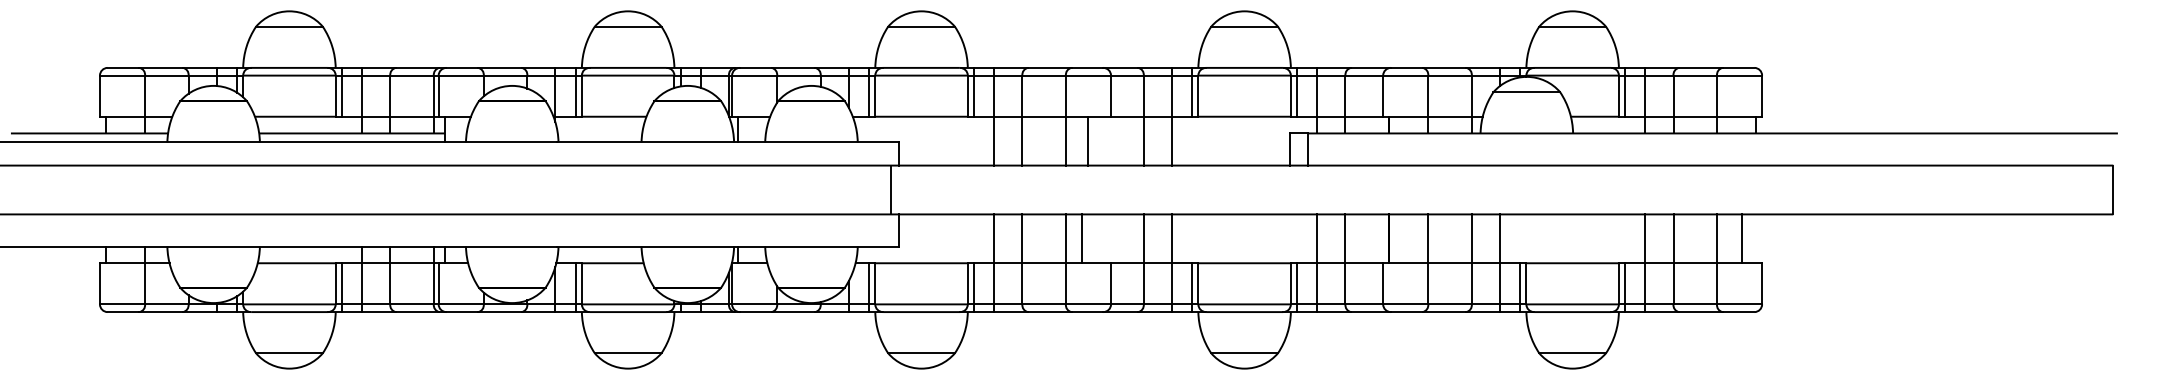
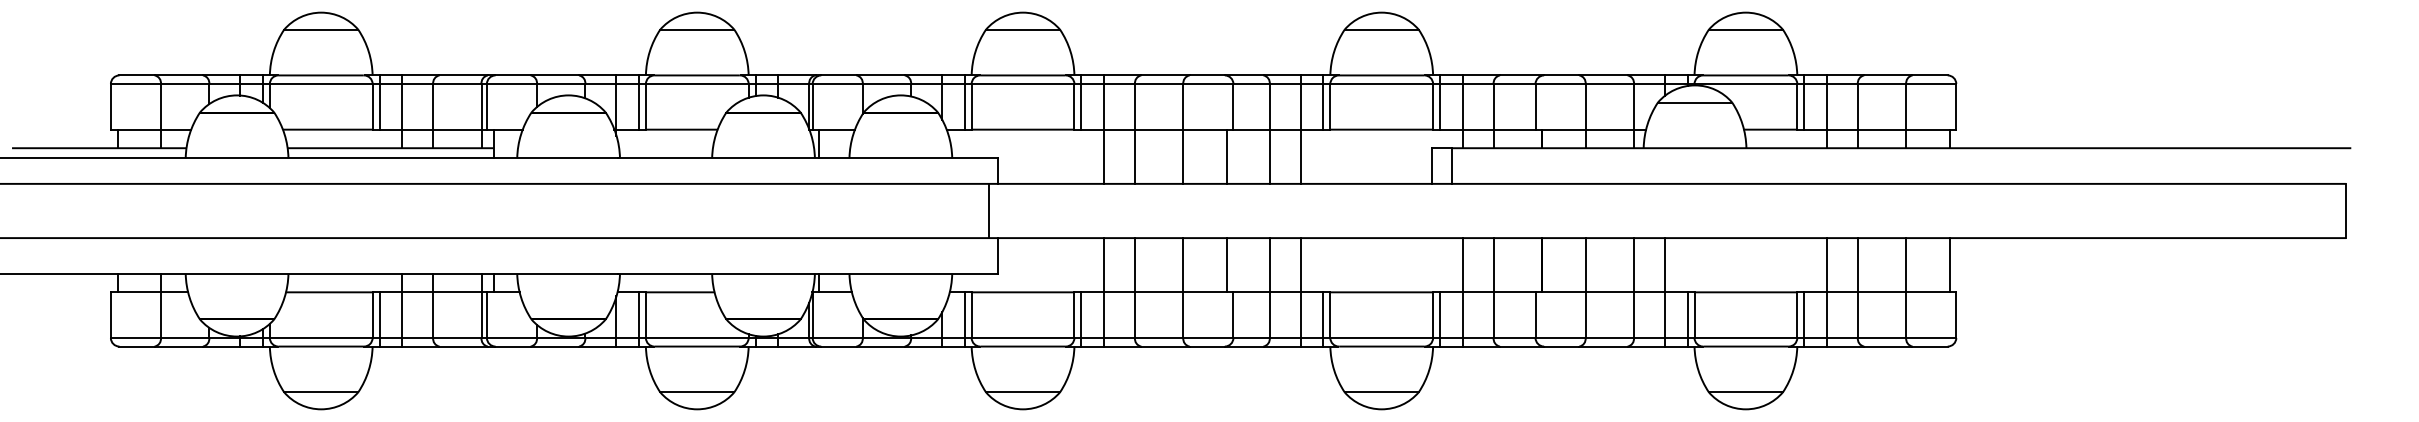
line: (1087, 140) -> (1226, 156), moved
line: (1081, 239) -> (1226, 265), moved
line: (1741, 239) -> (1949, 265), moved

